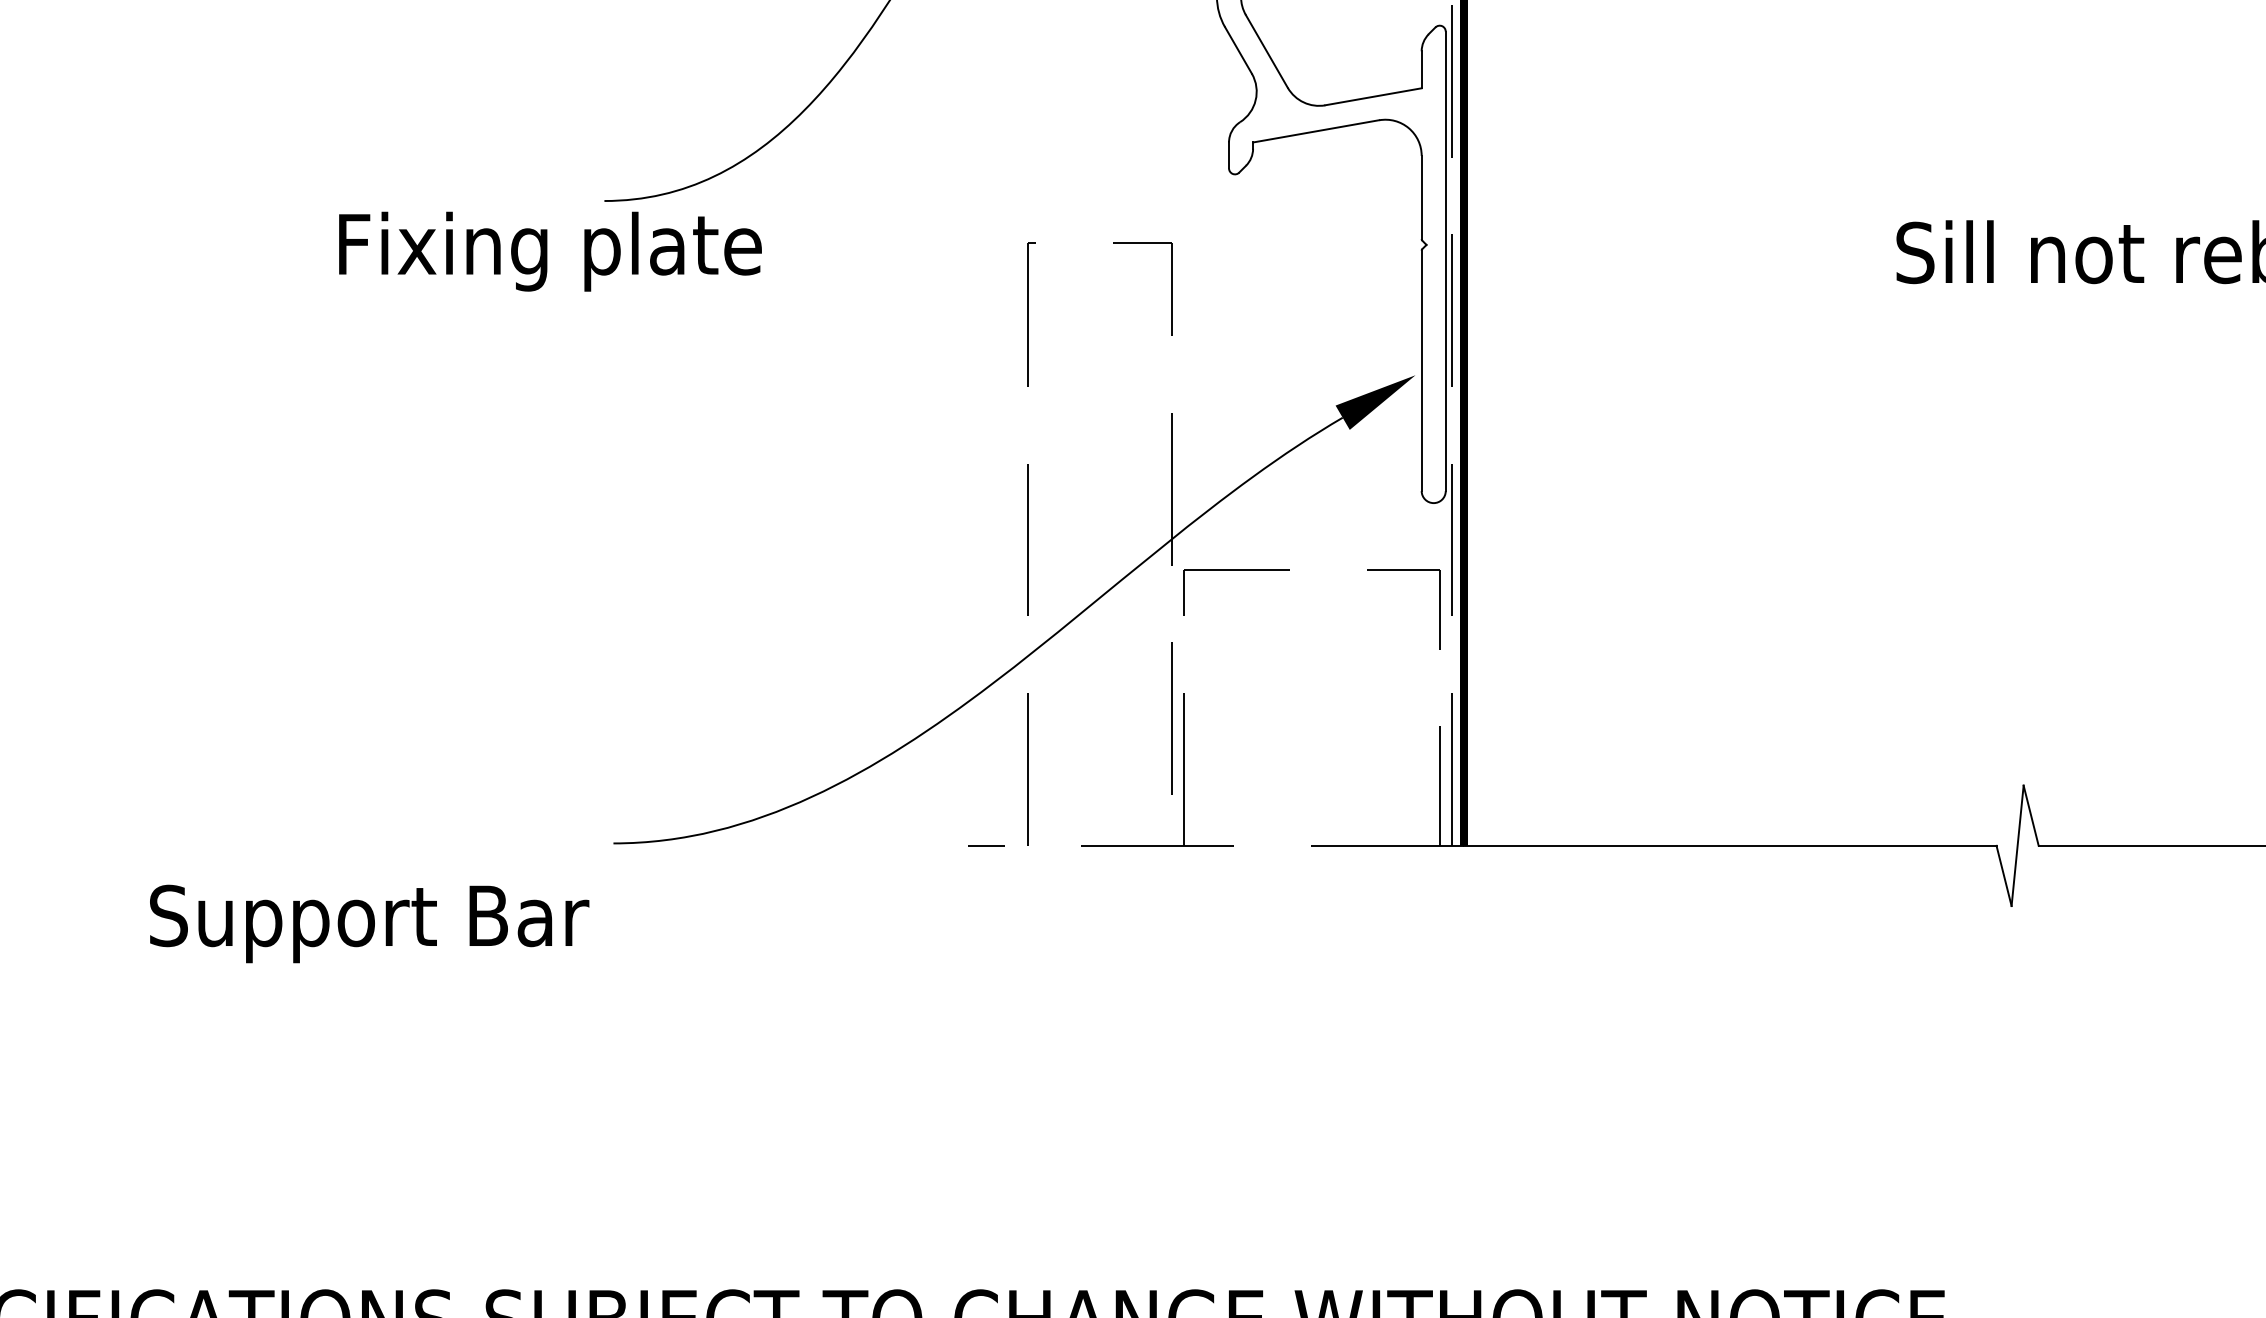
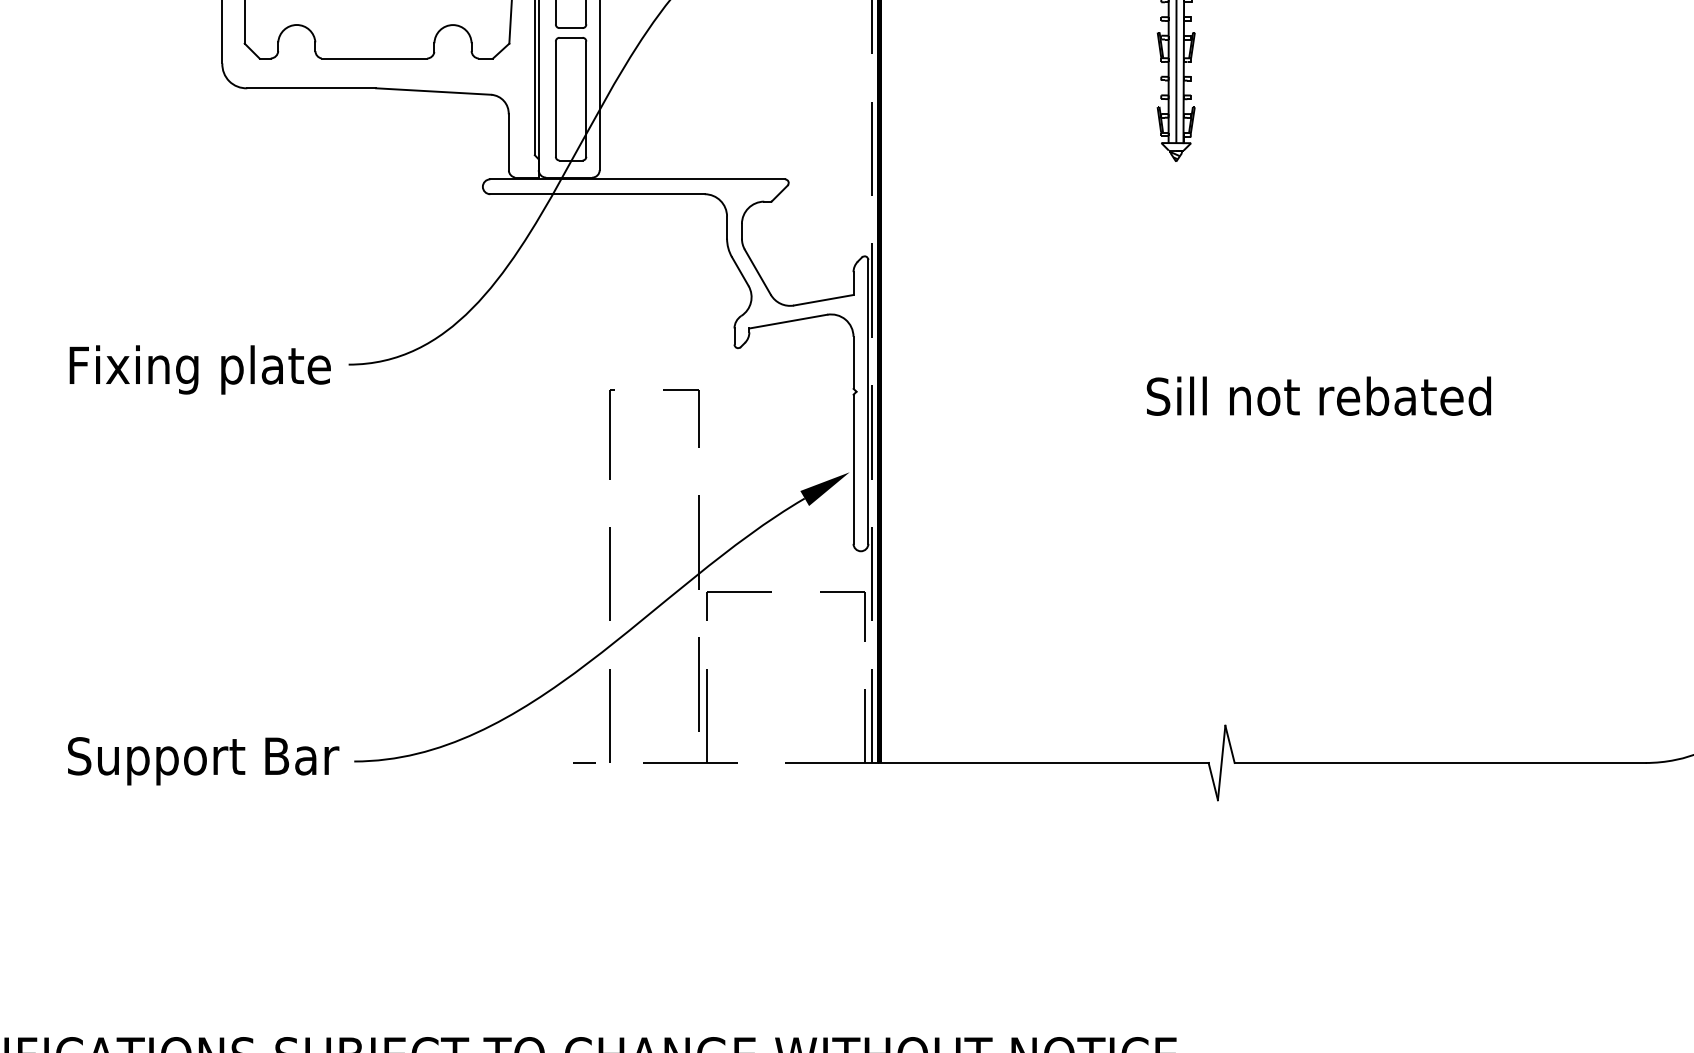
text: (549, 250) -> (199, 369), moved
text: (369, 924) -> (203, 761), moved

